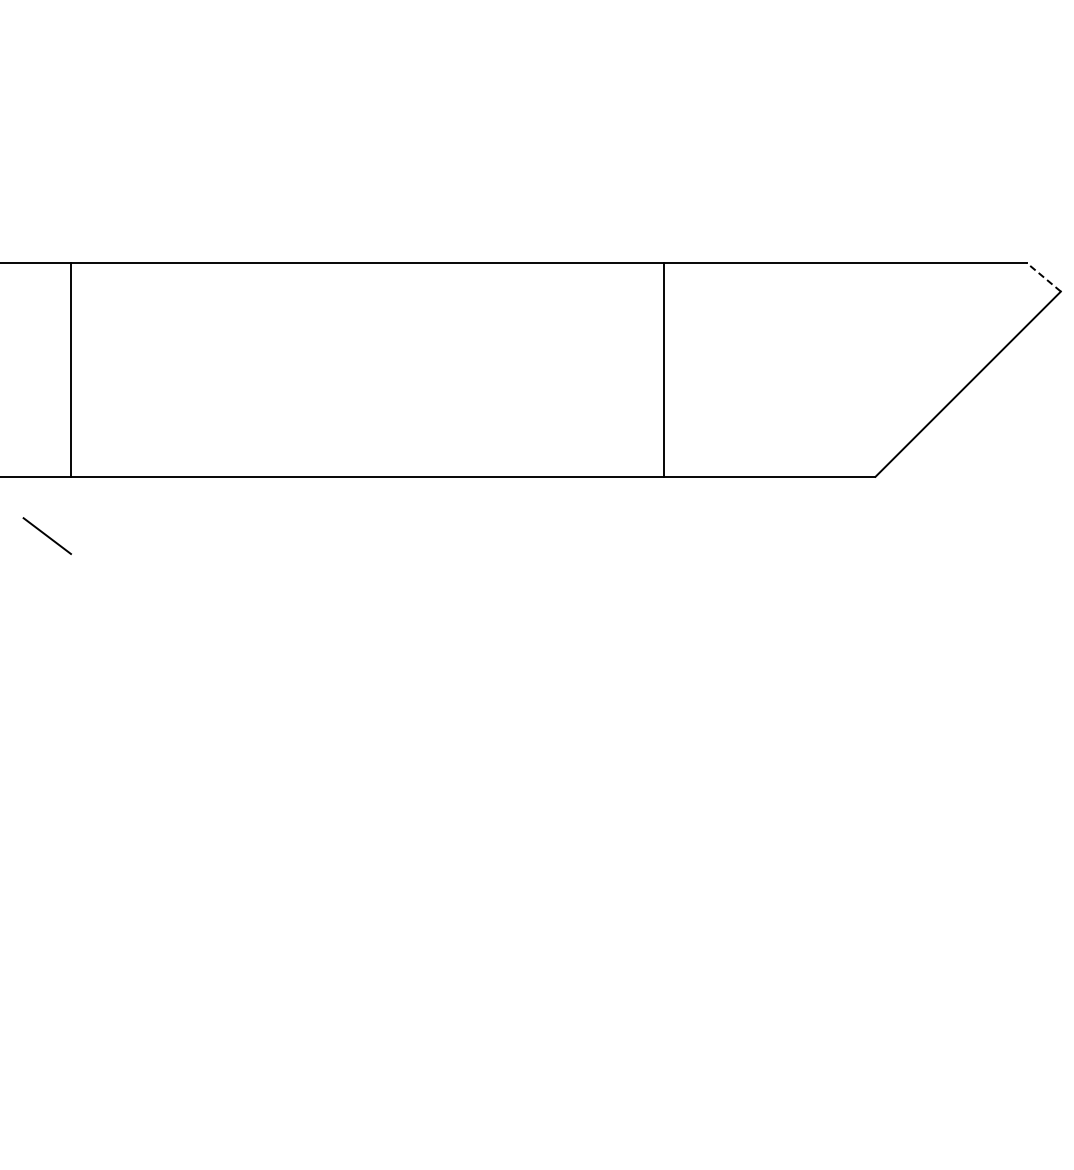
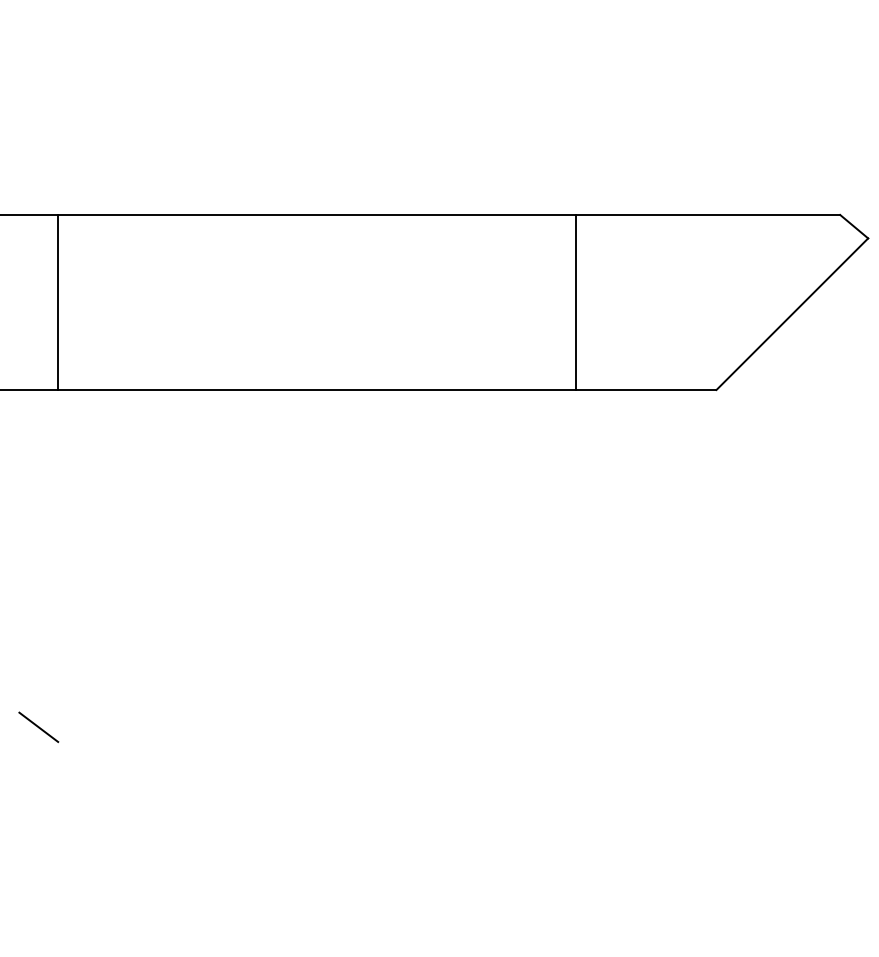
line: (1043, 276) -> (853, 226), dashed -> solid
line: (664, 369) -> (576, 302), moved
line: (46, 535) -> (38, 726), moved

